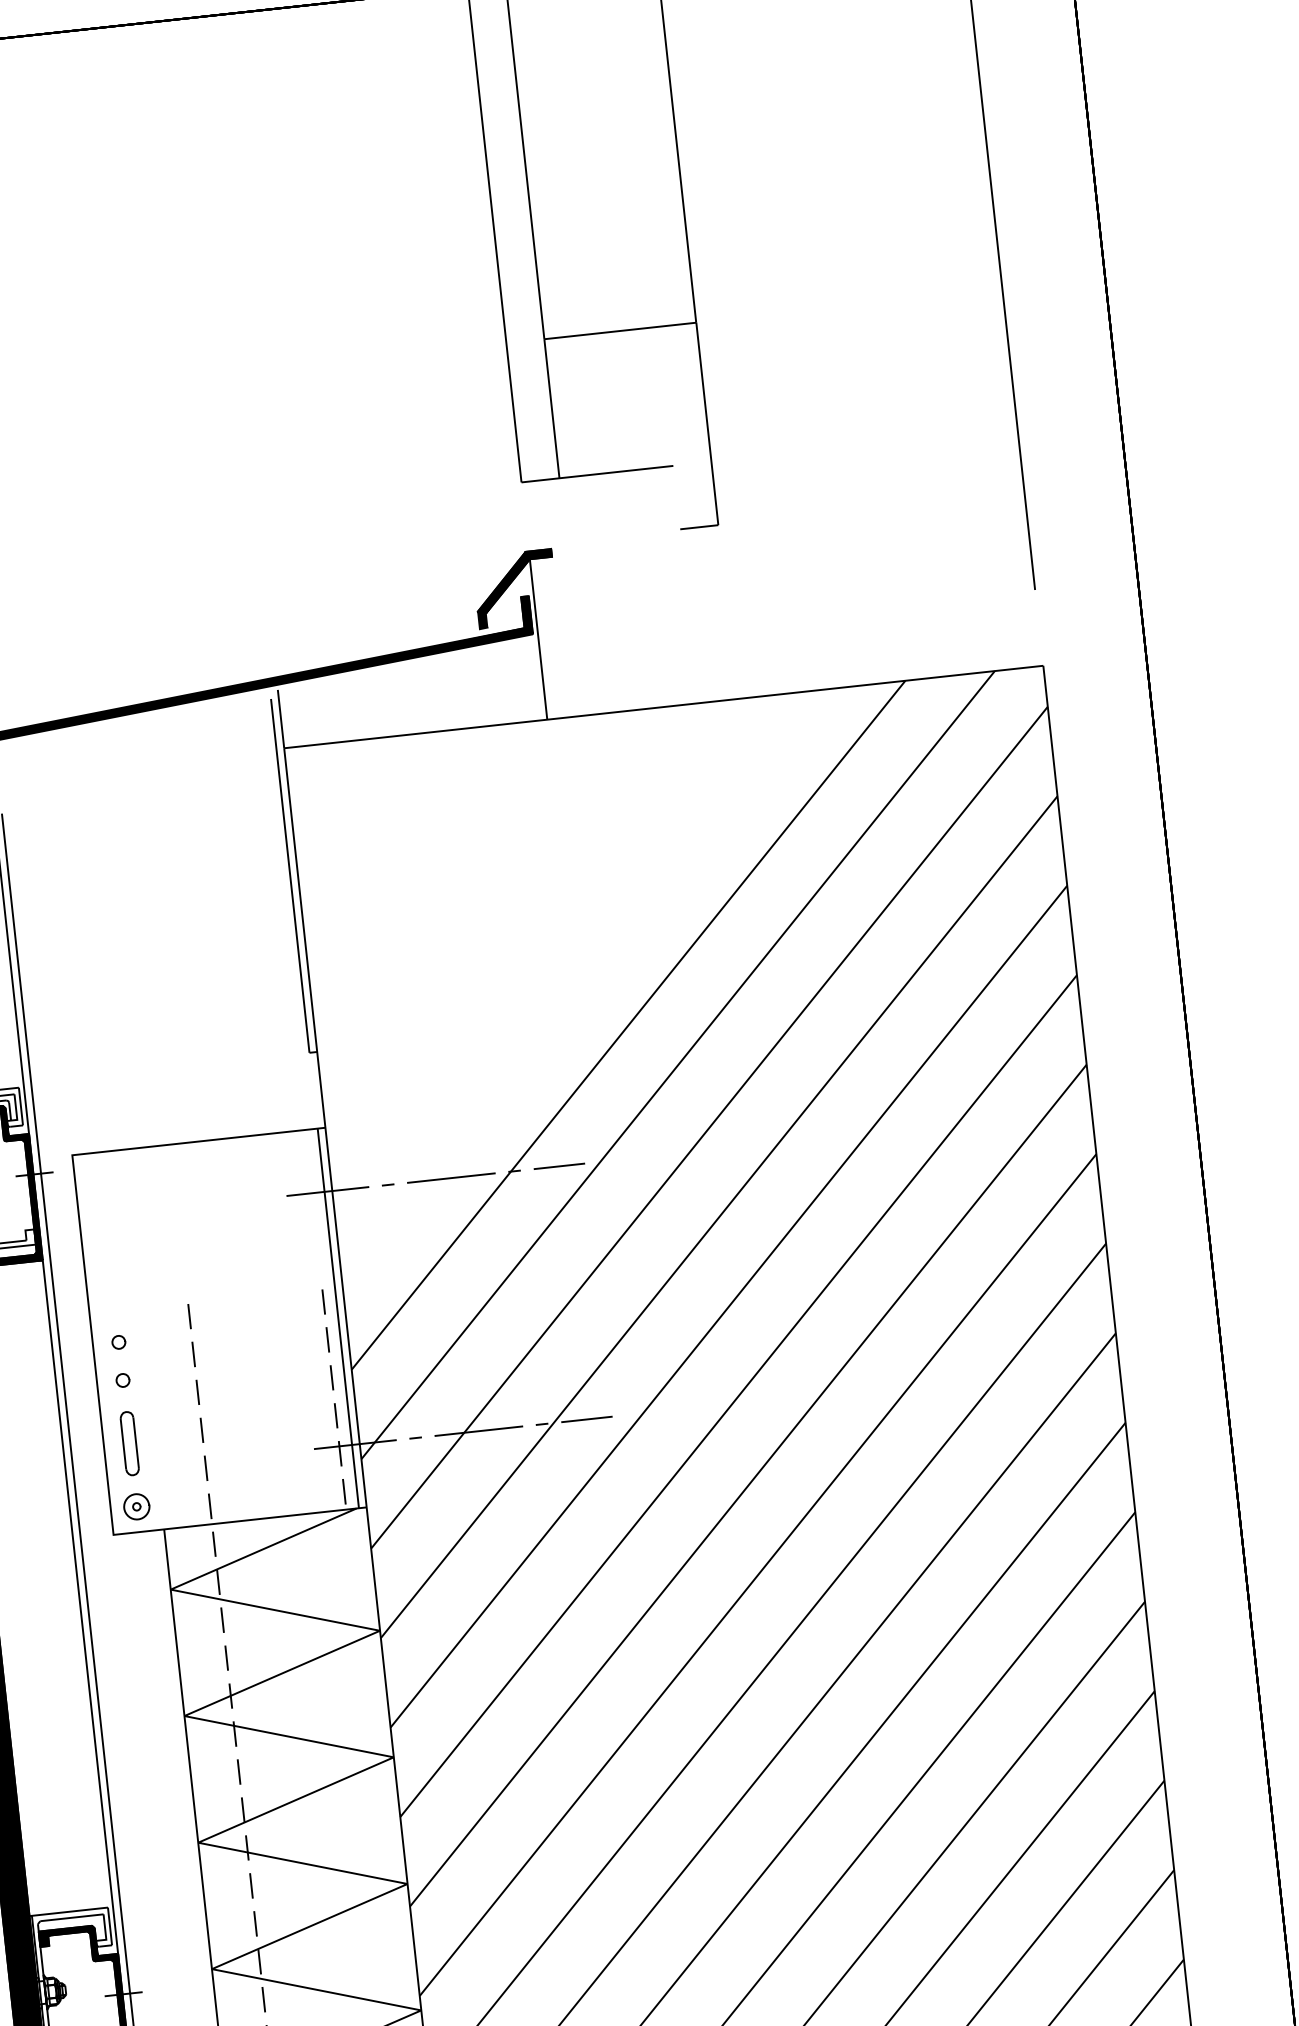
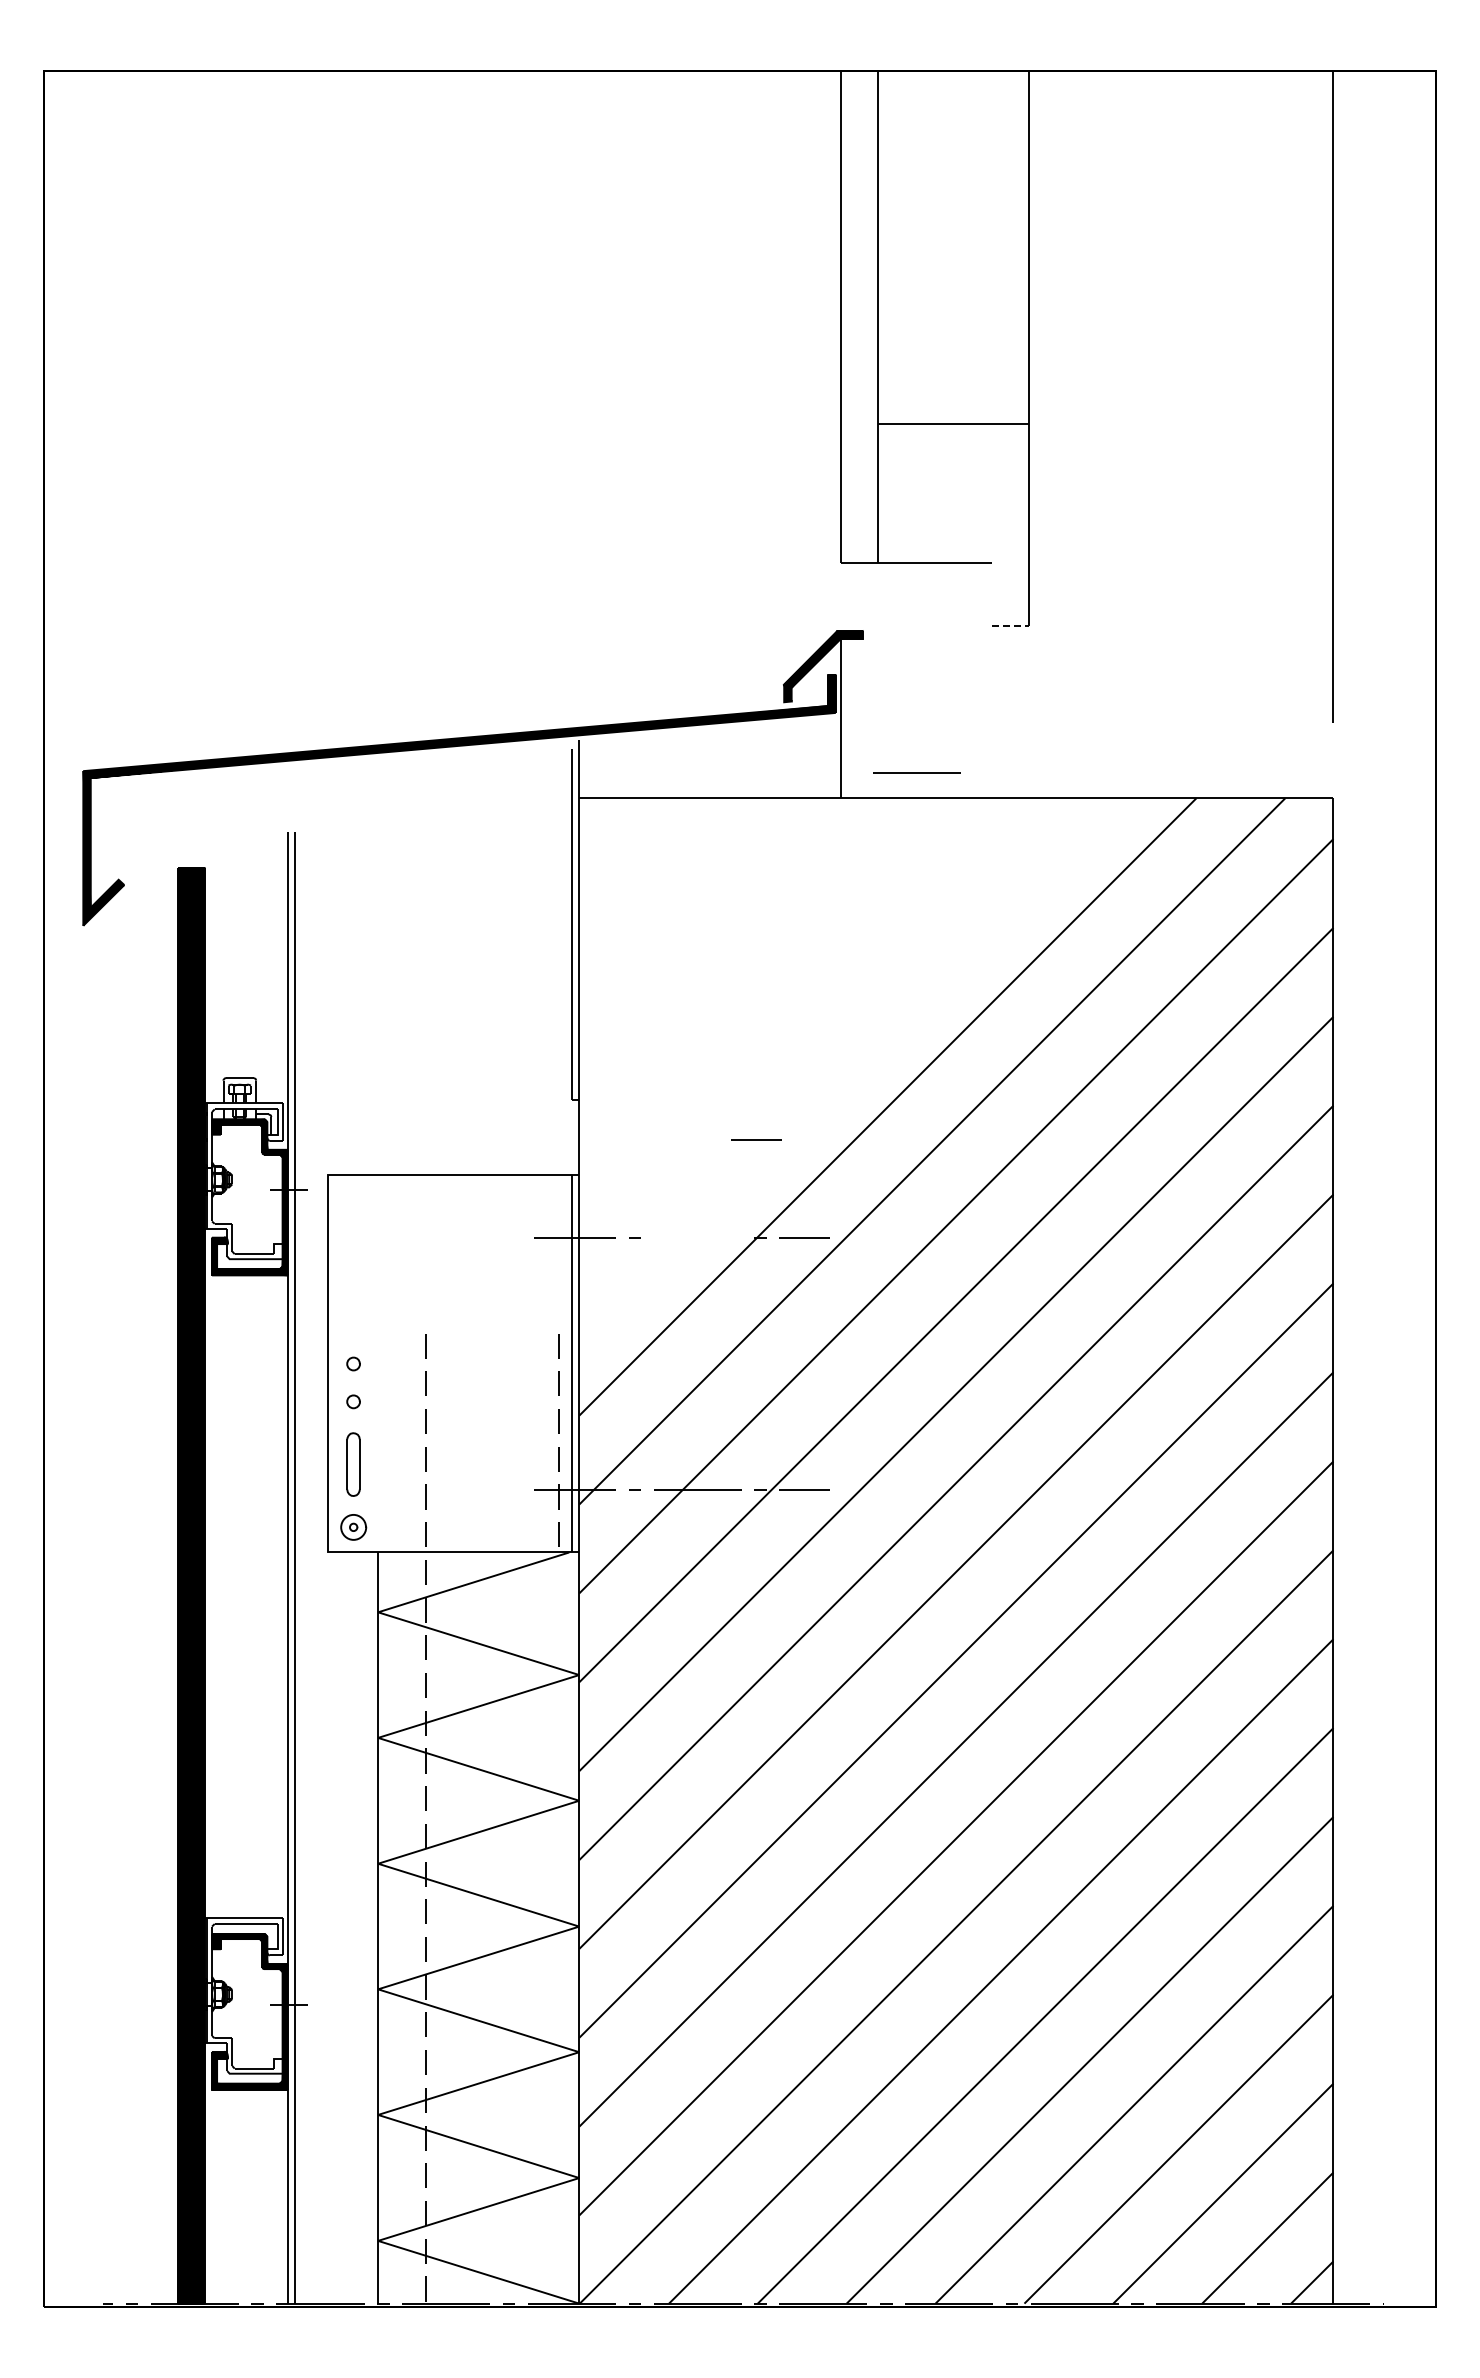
line: (699, 527) -> (1010, 625), solid -> dashed
line: (499, 1072) -> (756, 1139), added
line: (451, 1177) -> (916, 772), moved

